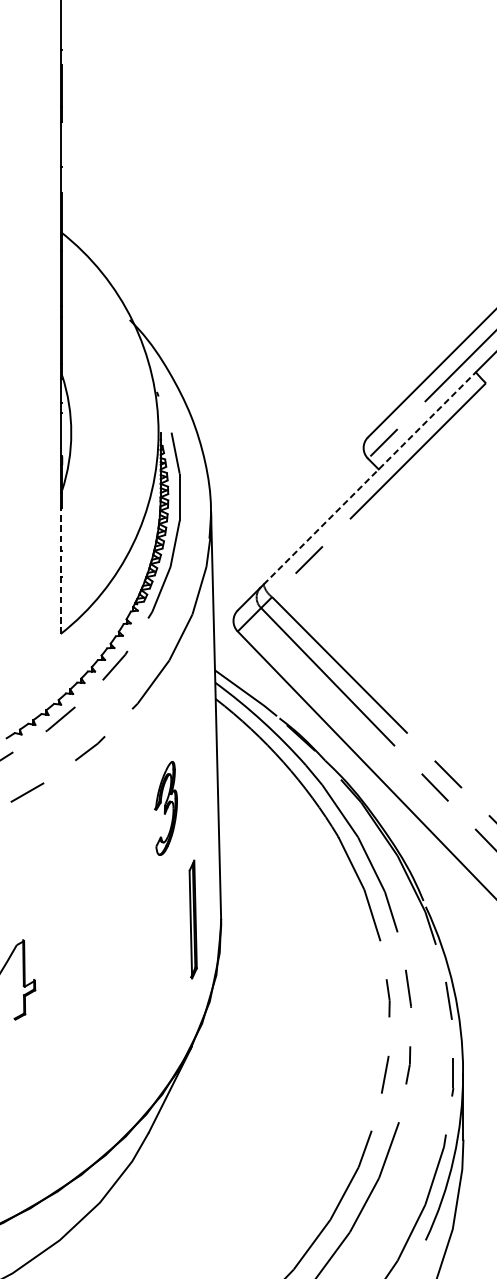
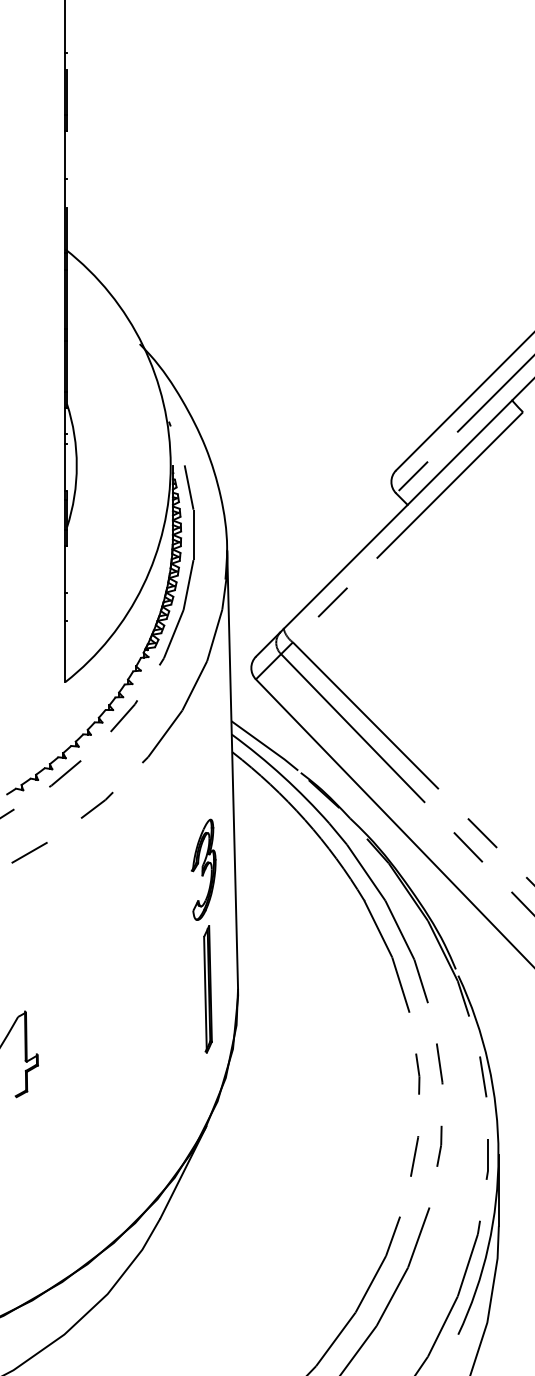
line: (370, 478) -> (398, 514), dashed -> solid
line: (60, 571) -> (65, 614), dashed -> solid
part: (165, 808) -> (203, 869), moved

